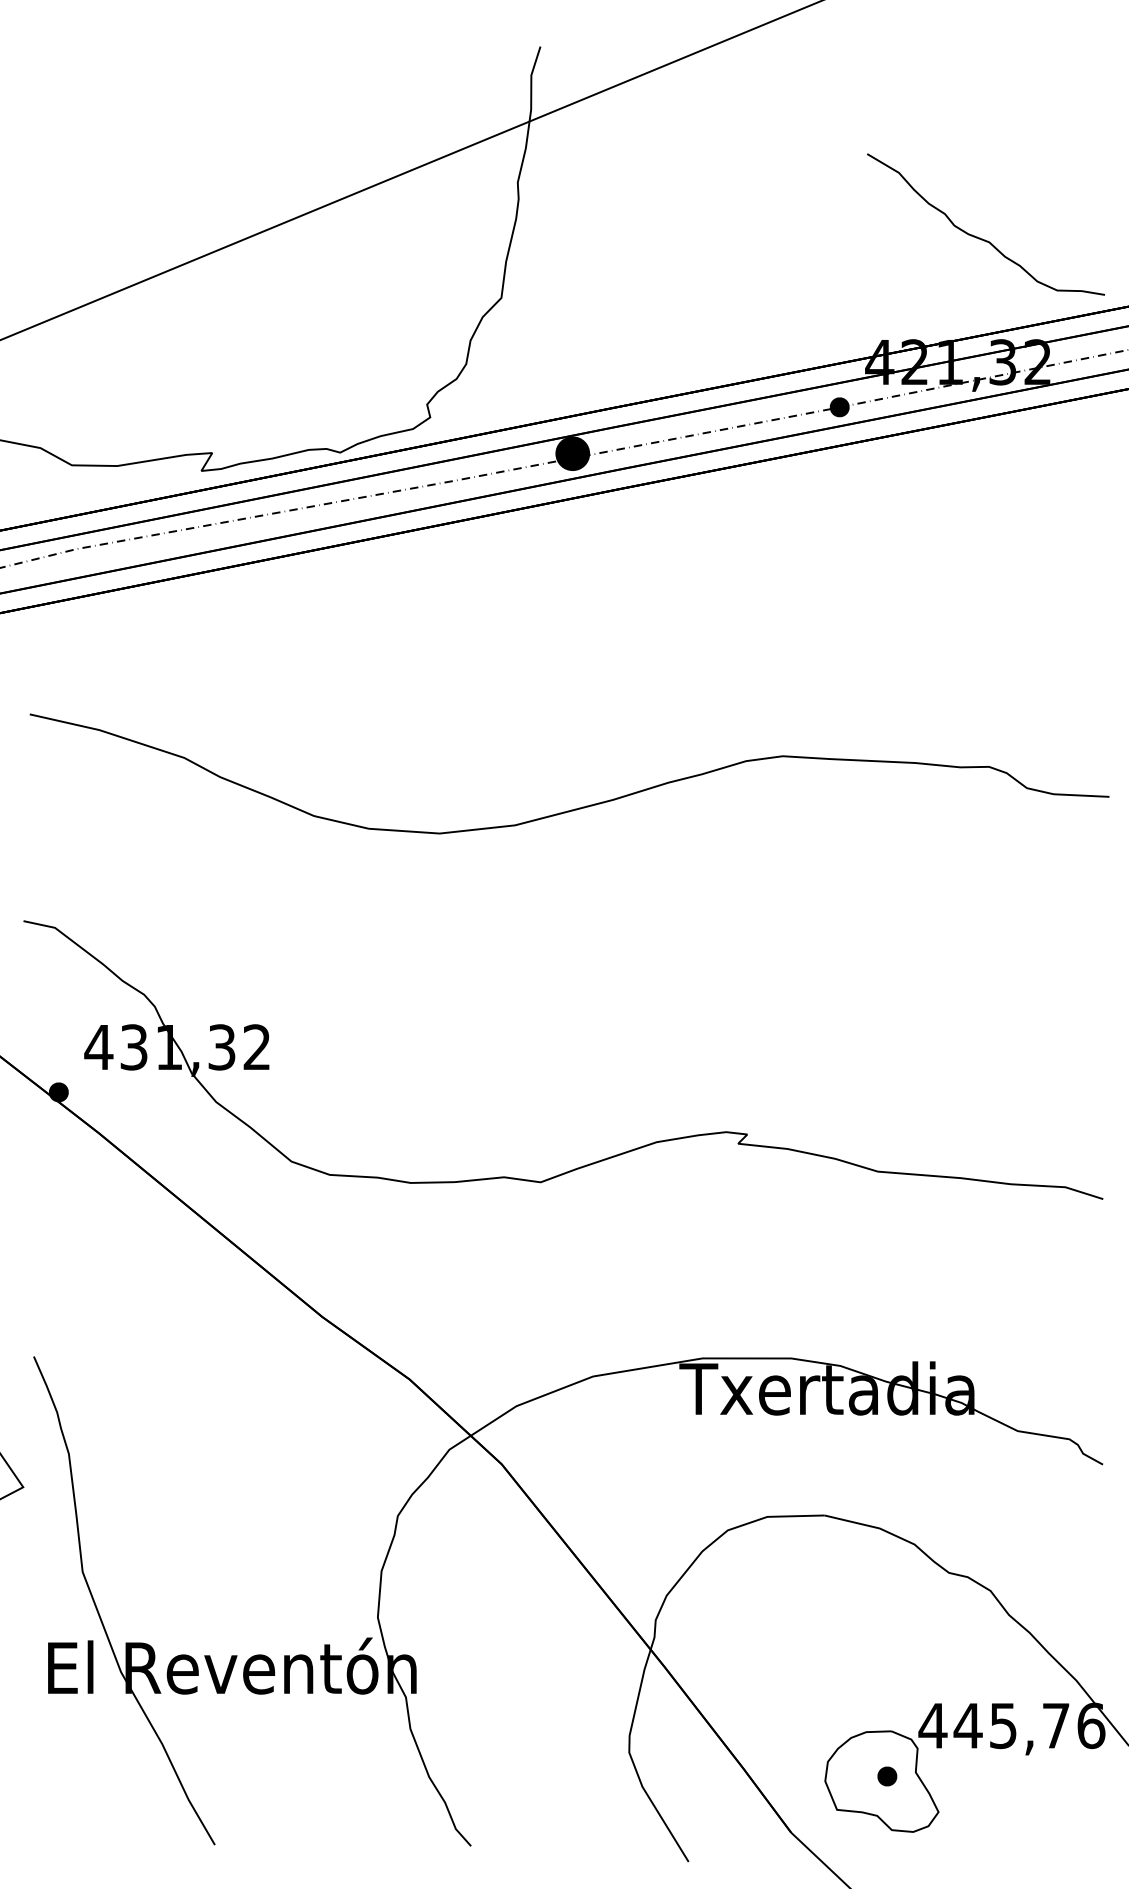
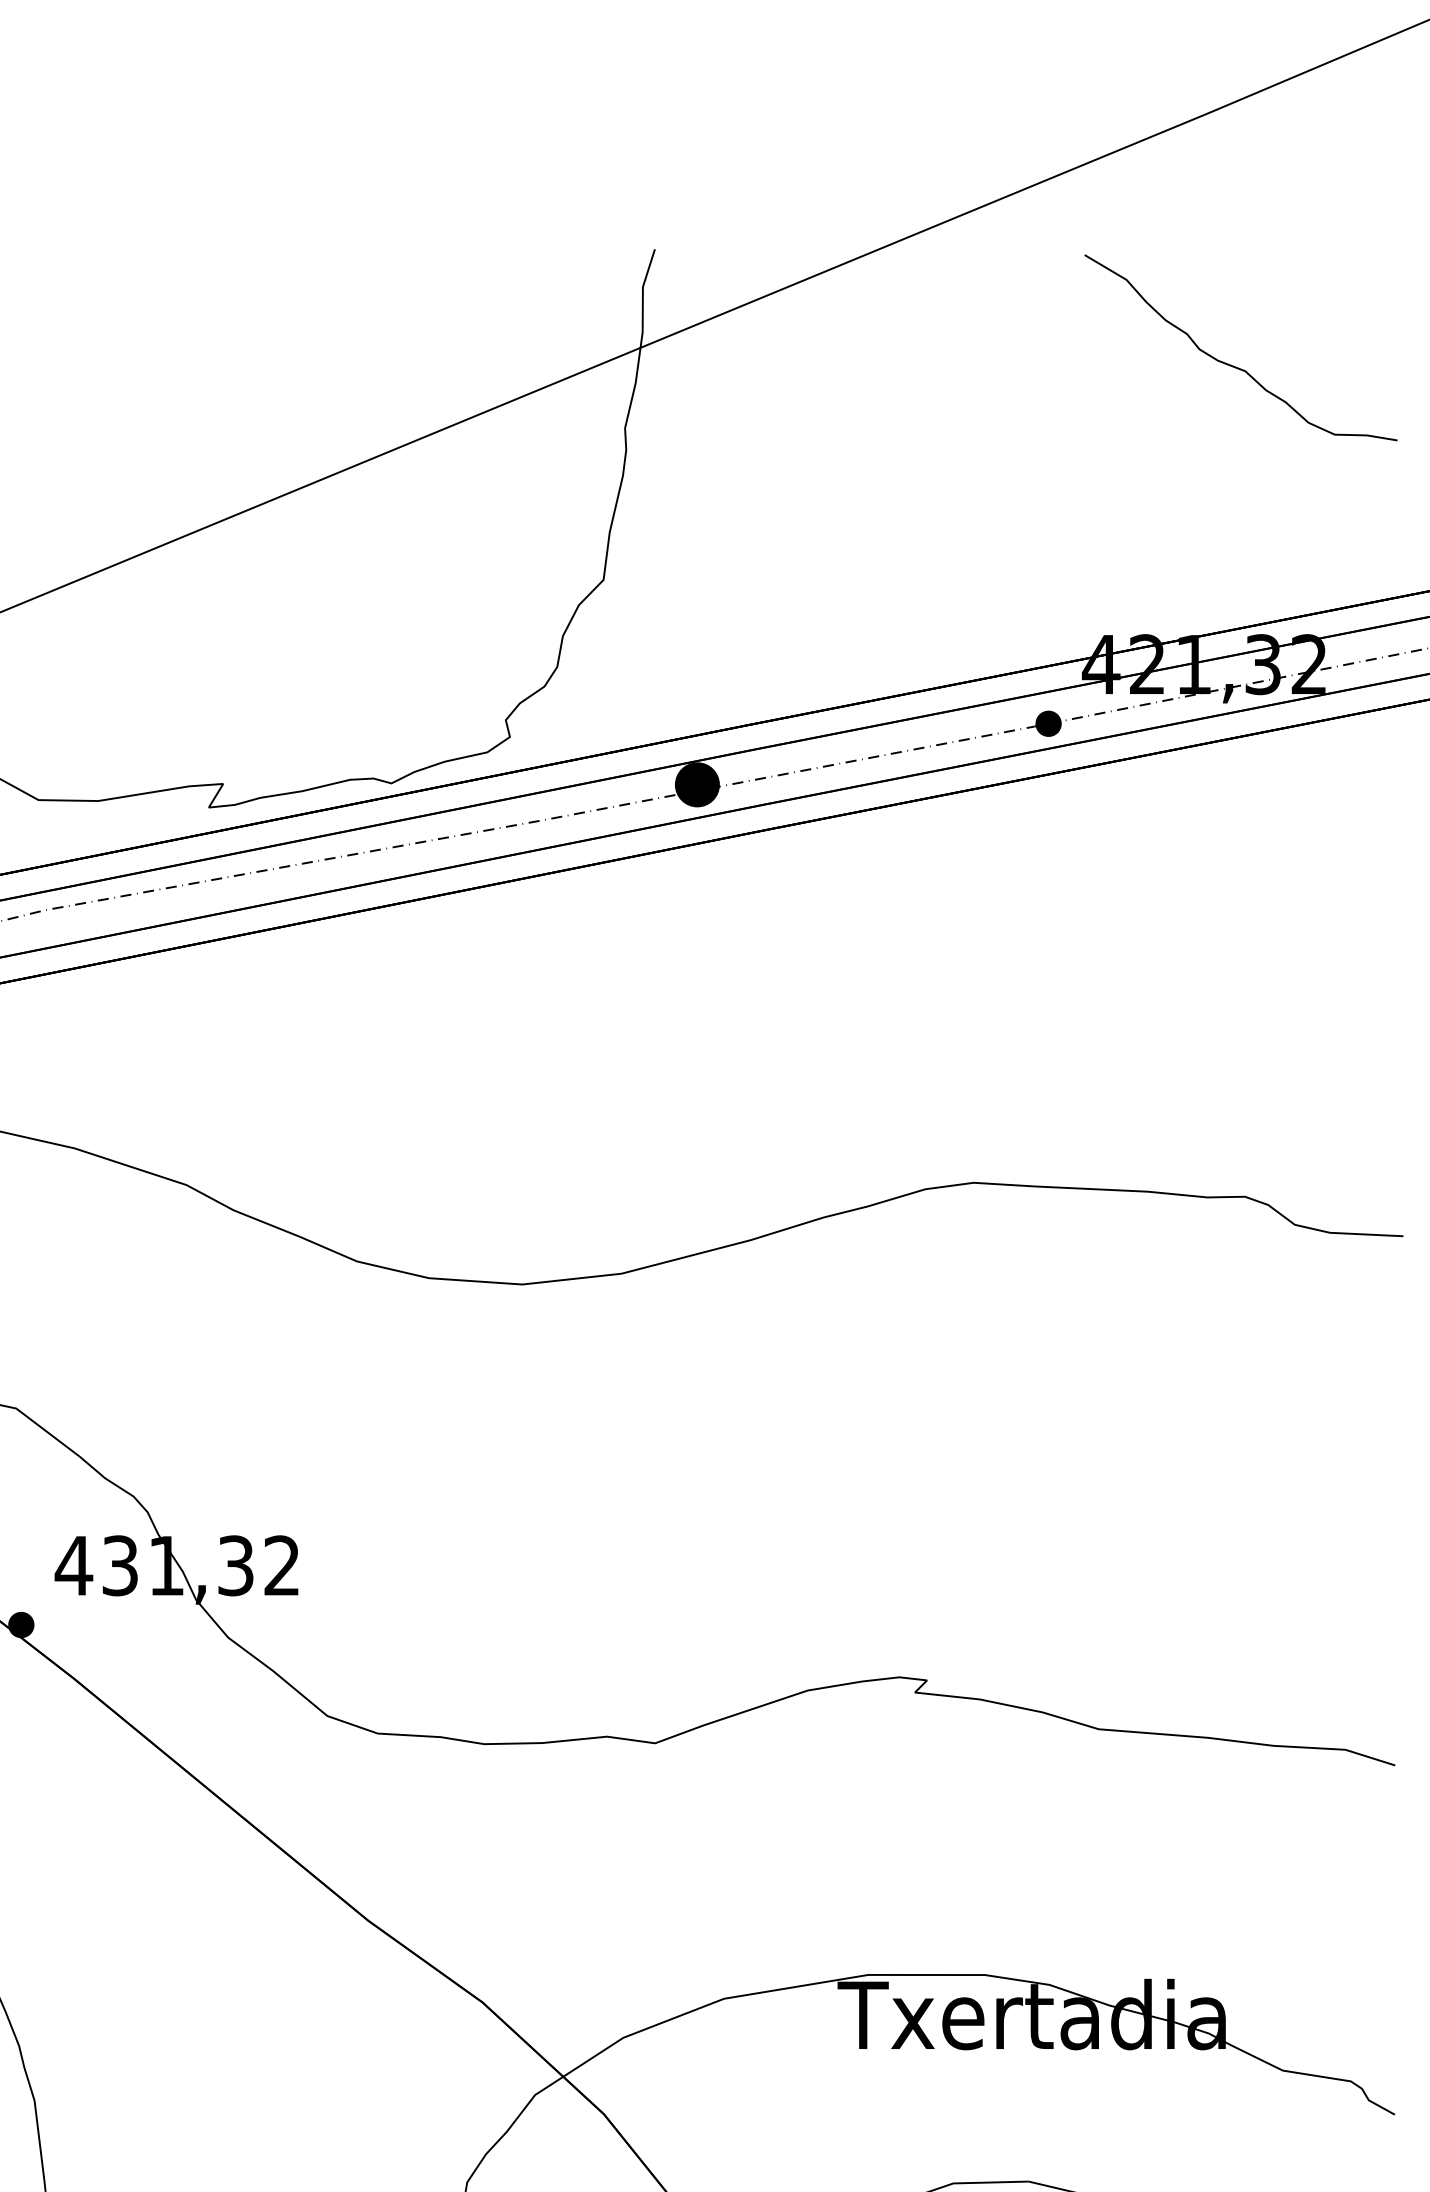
curve: (980, 237) -> (1233, 364), moved

